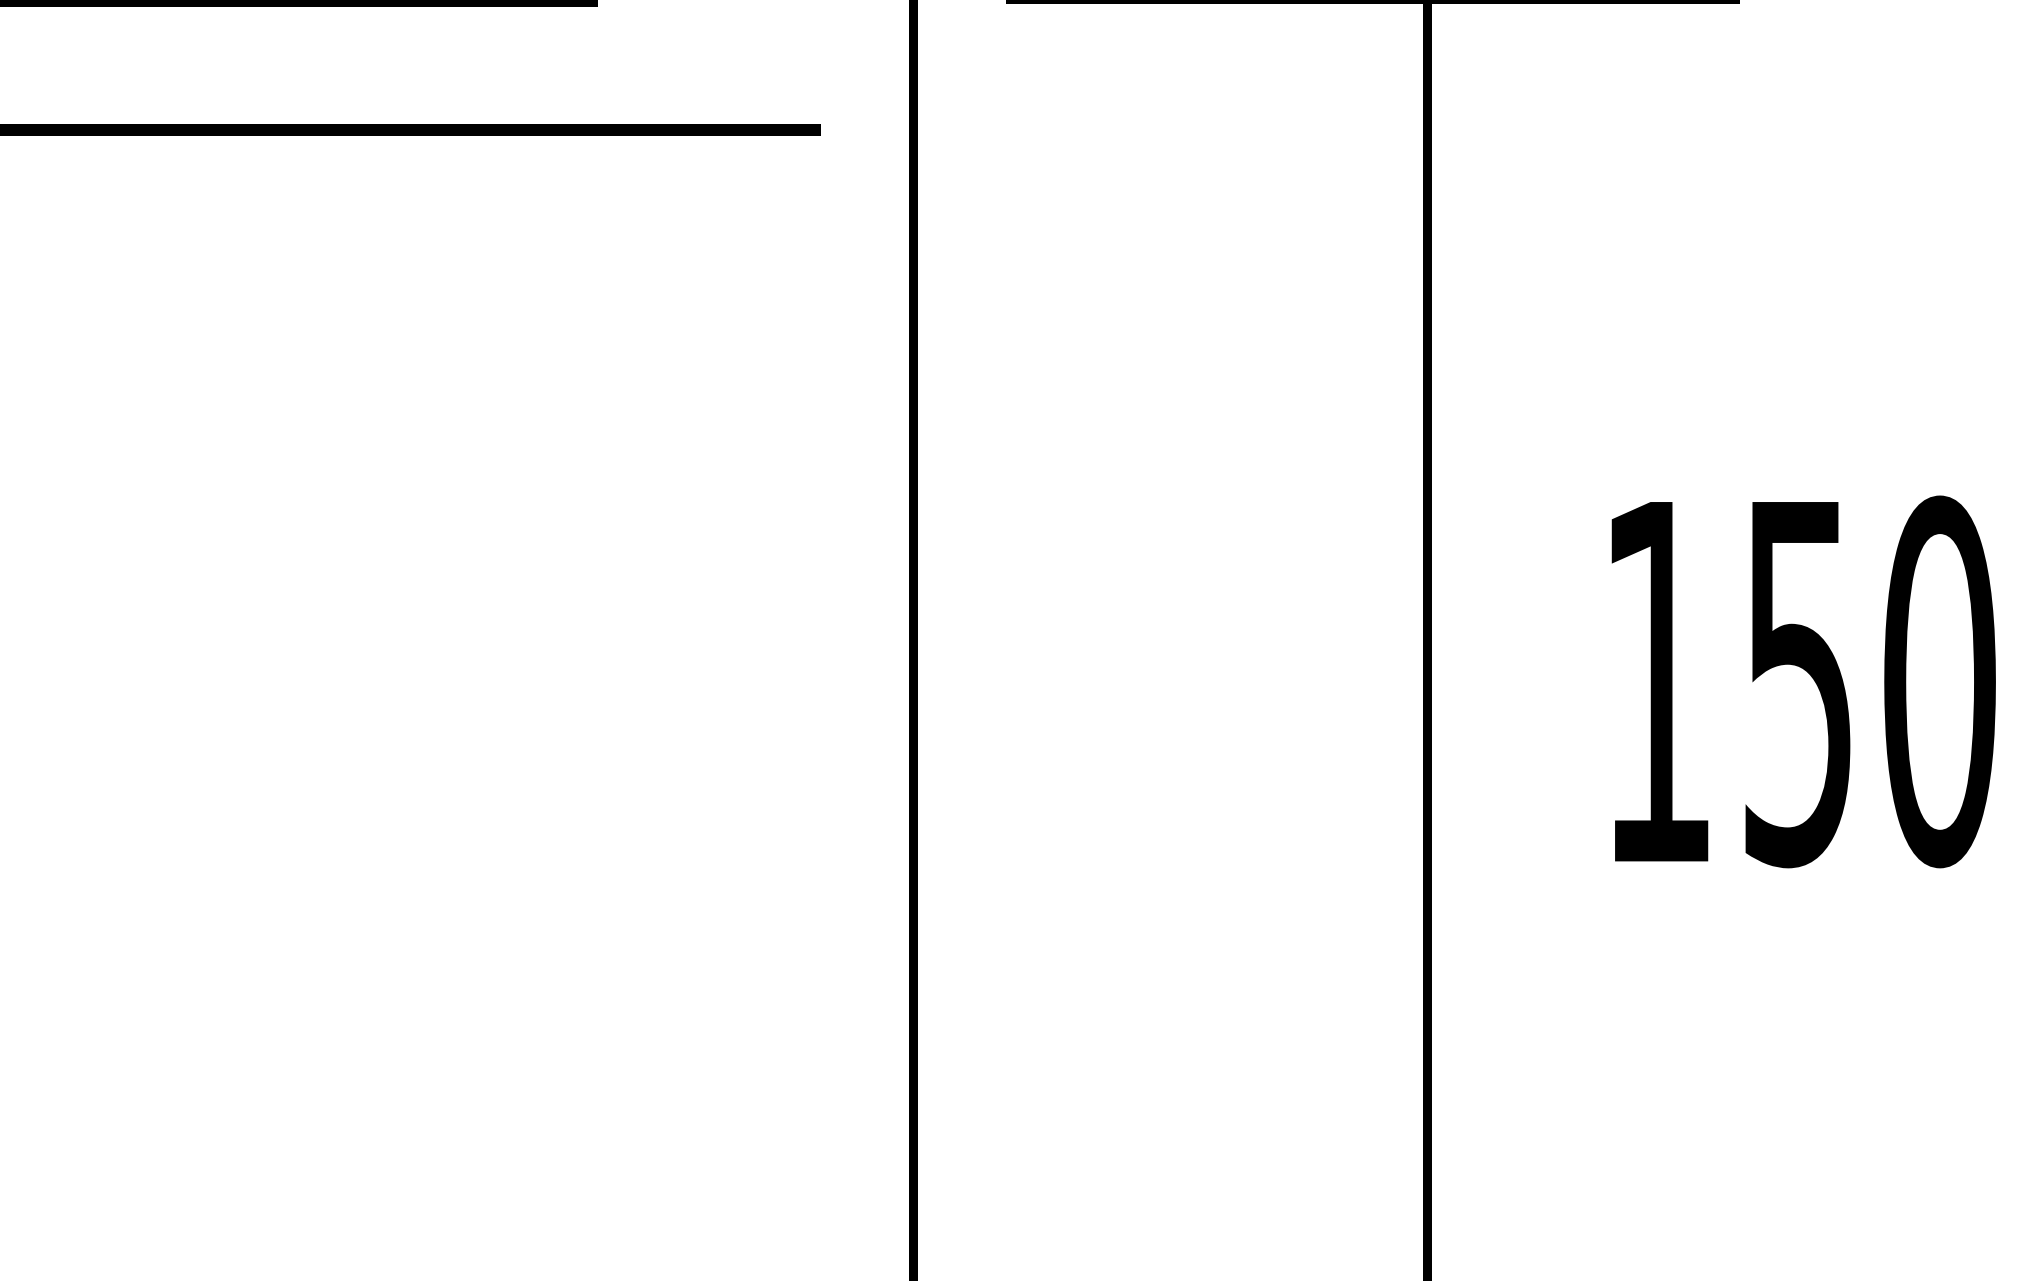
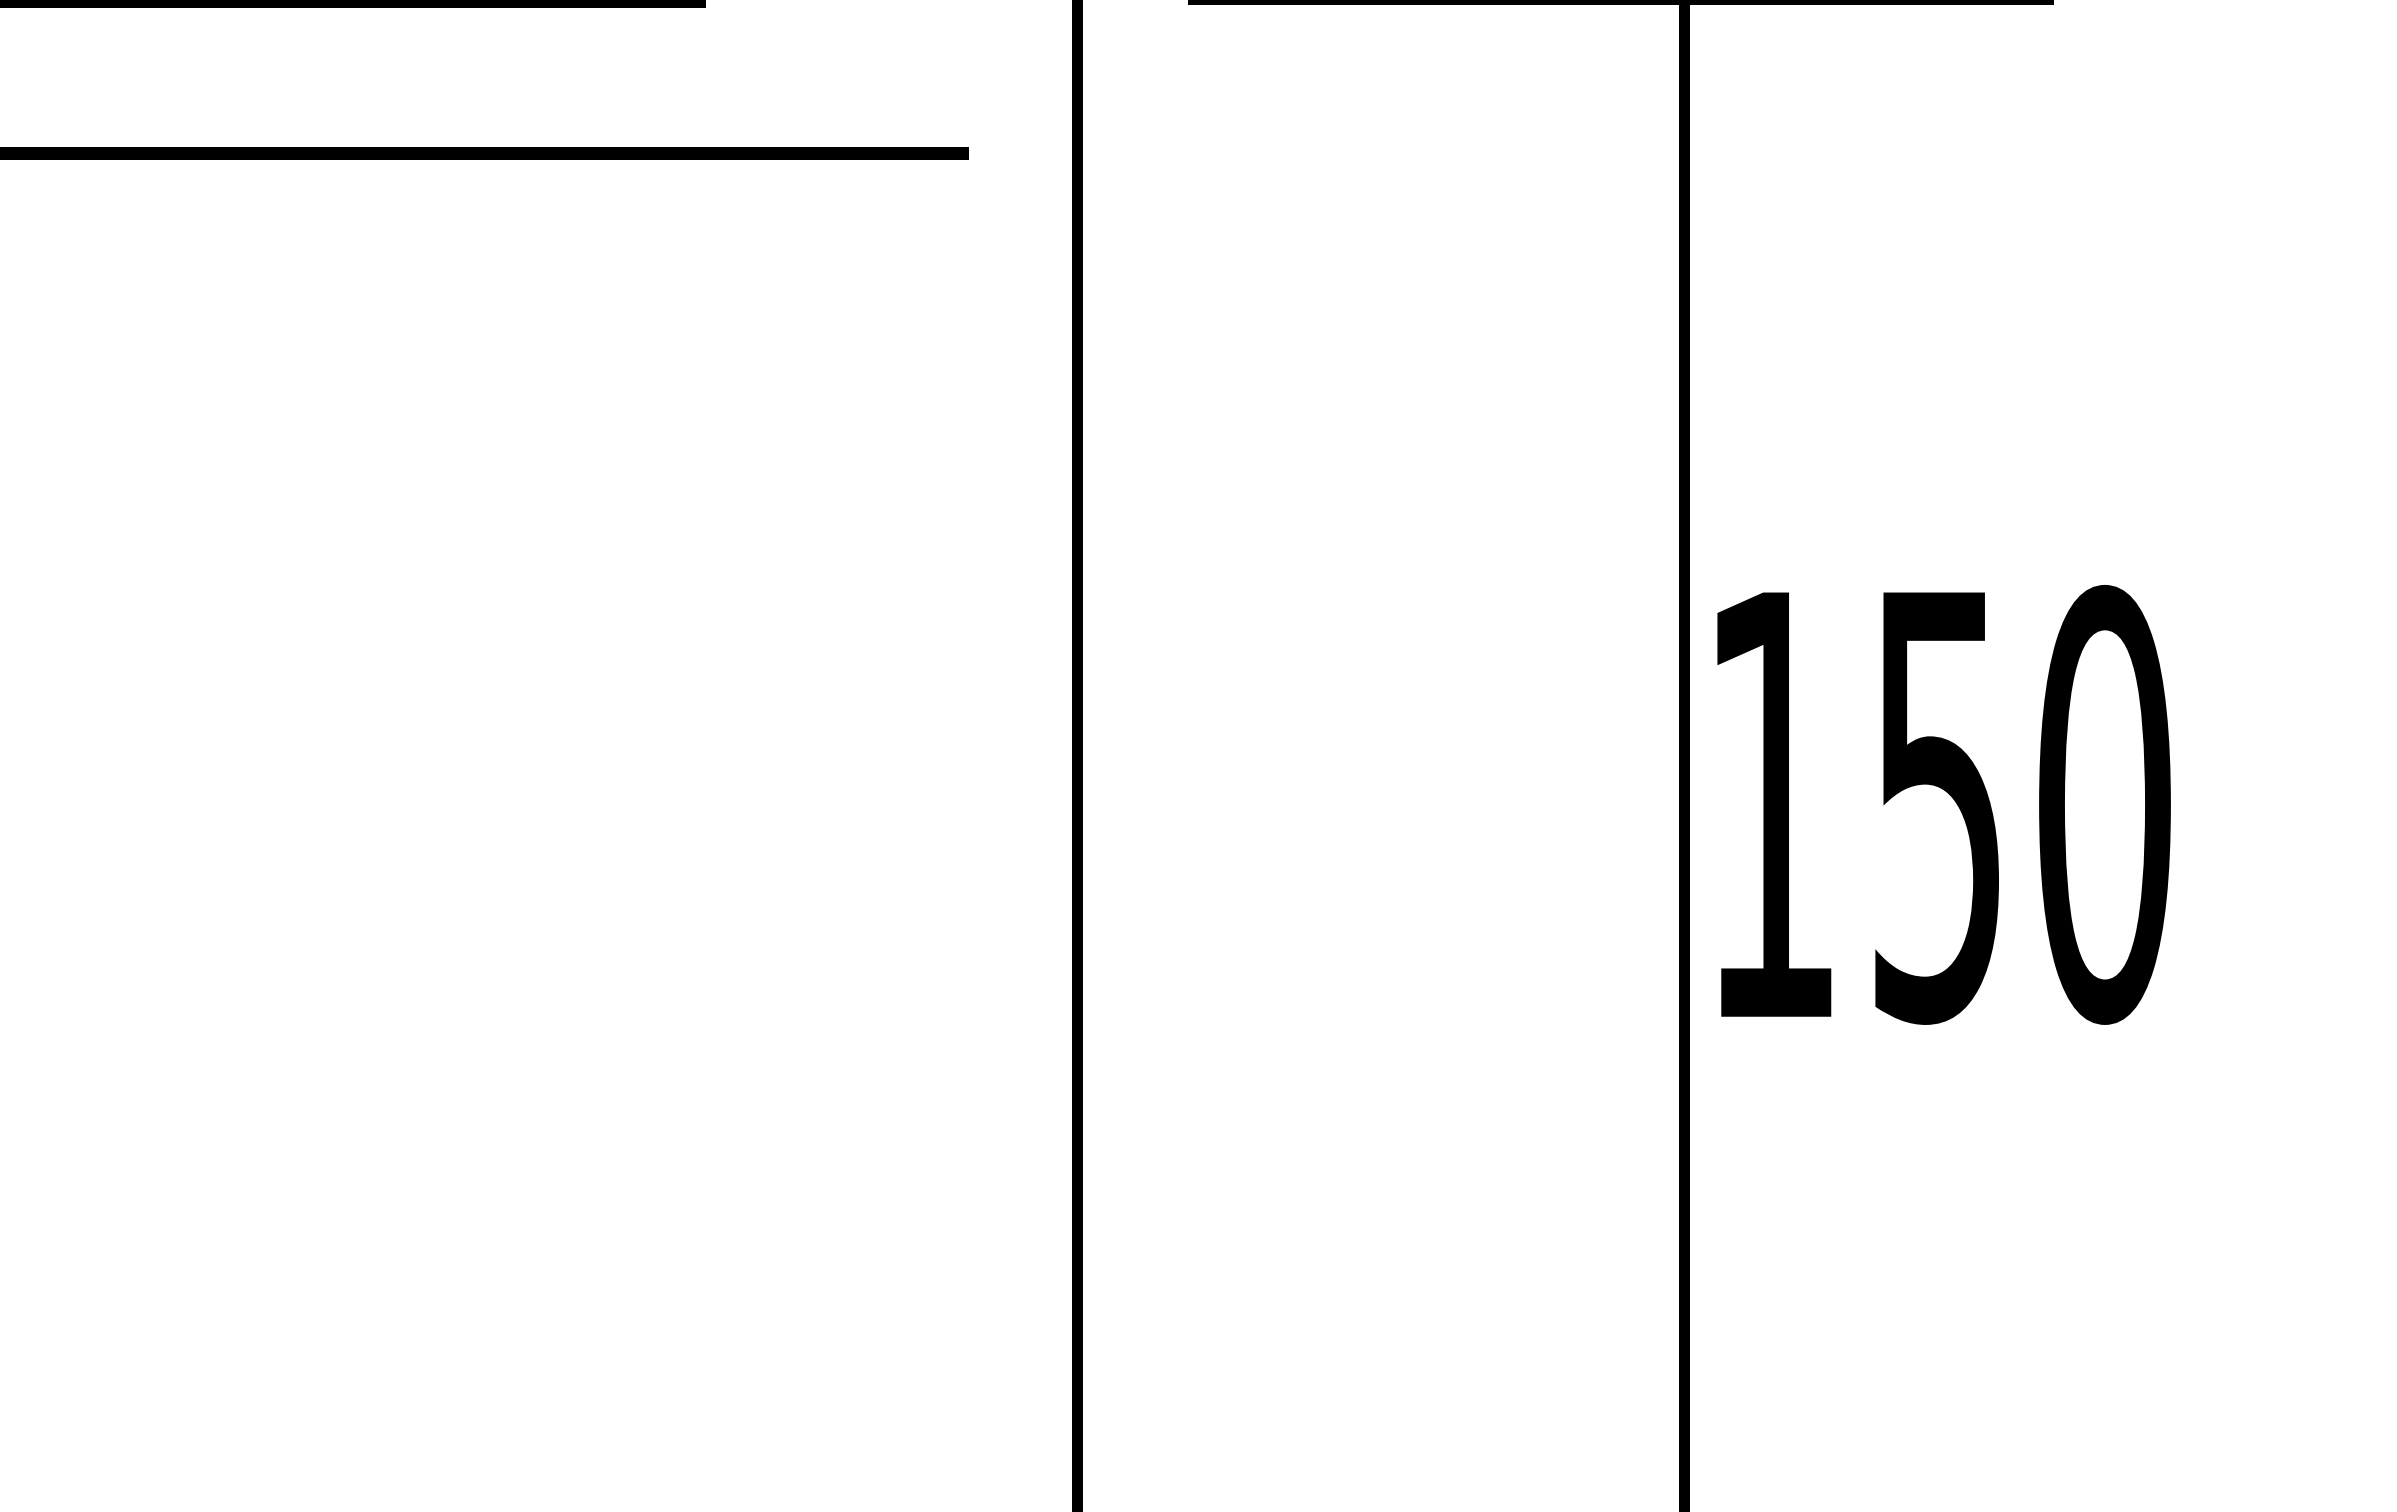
text: (1803, 681) -> (1943, 804), moved

